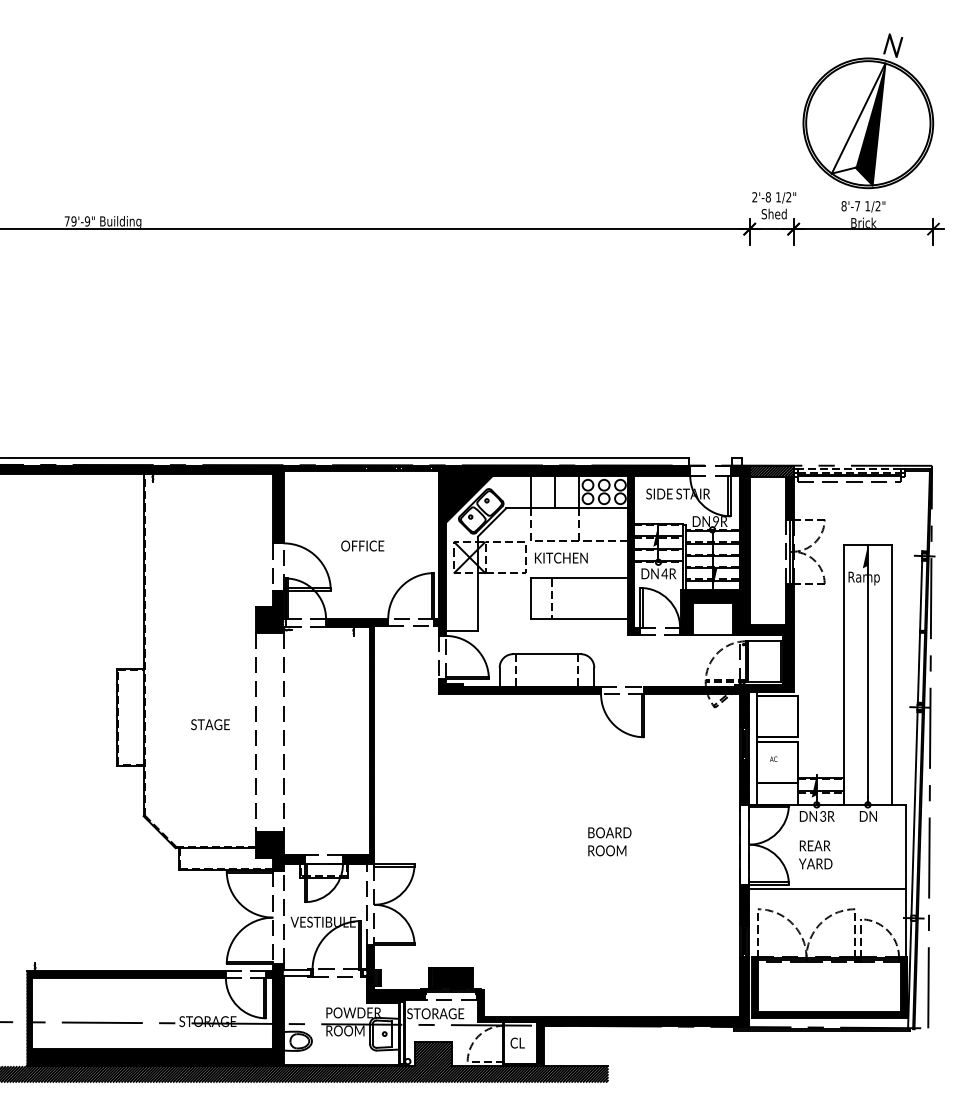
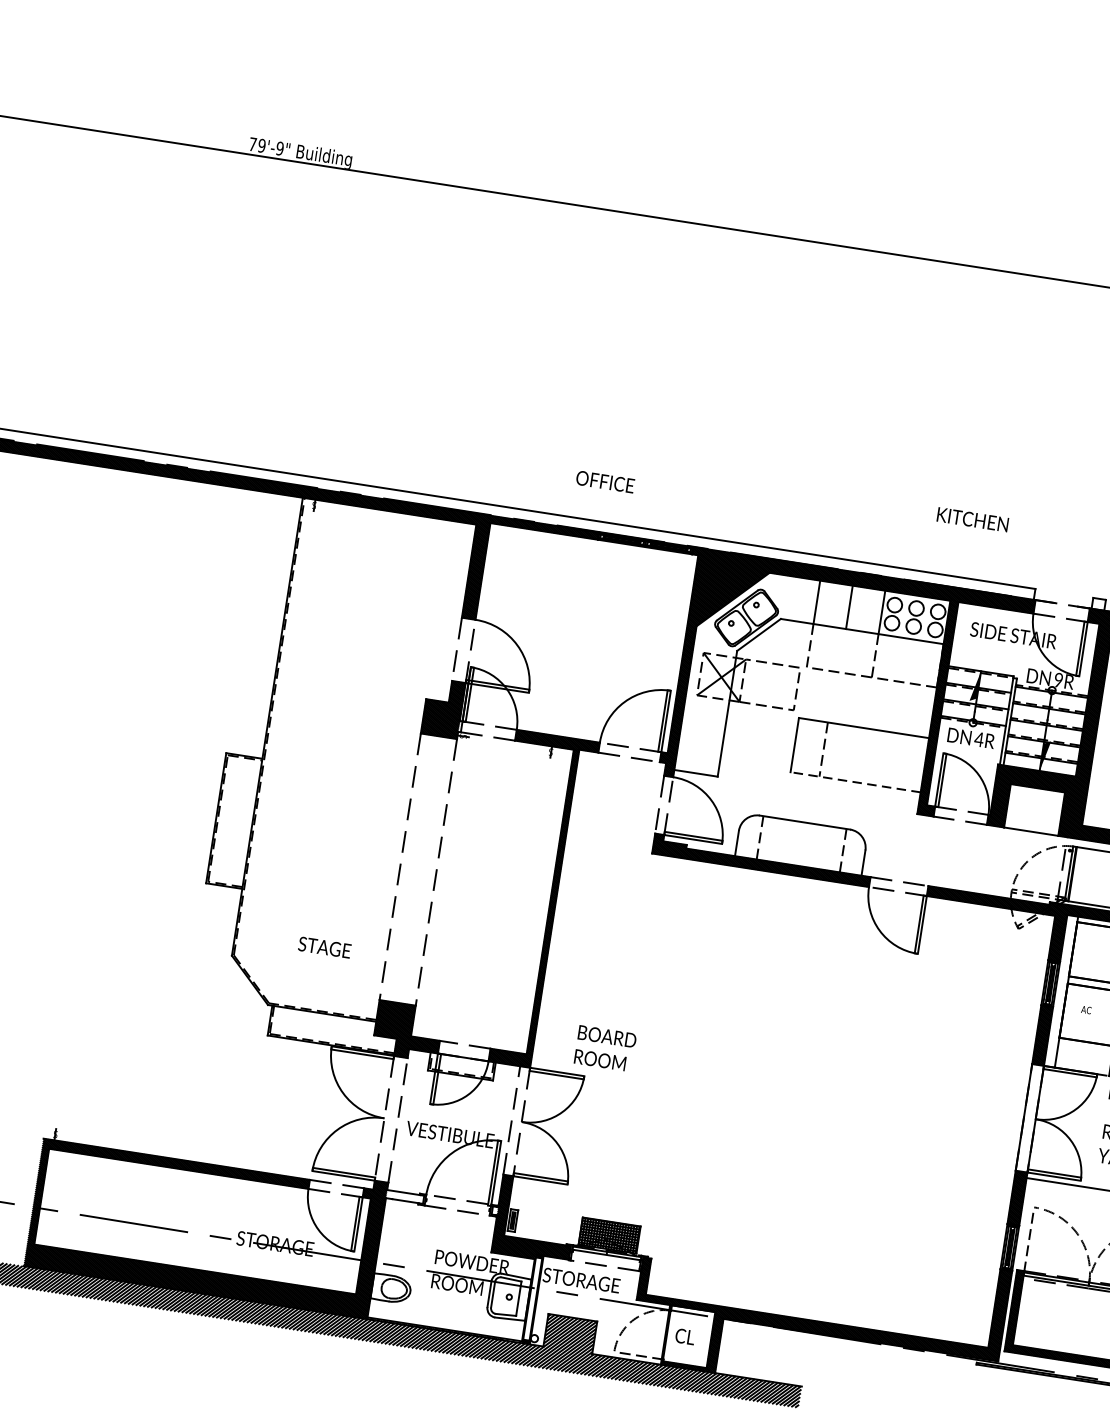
text: (362, 545) -> (605, 481), moved
text: (561, 557) -> (973, 519), moved
line: (579, 619) -> (855, 782), solid -> dashed
text: (210, 724) -> (324, 947), moved
text: (609, 841) -> (605, 1048), moved

